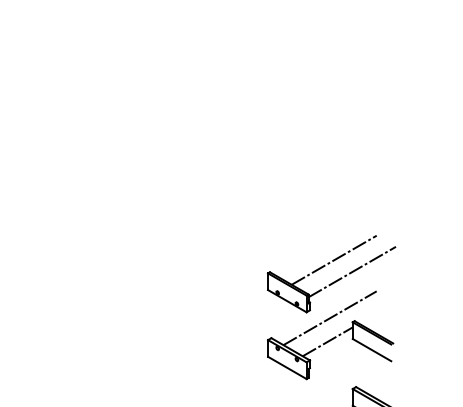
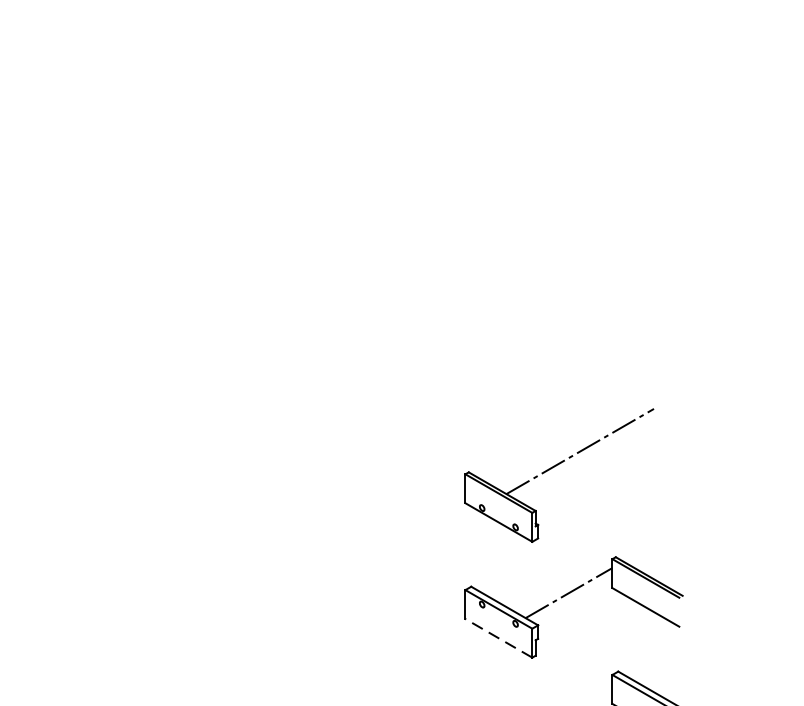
line: (351, 271) -> (610, 471), removed
line: (329, 318) -> (572, 552), removed
line: (286, 367) -> (497, 637), solid -> dashed

